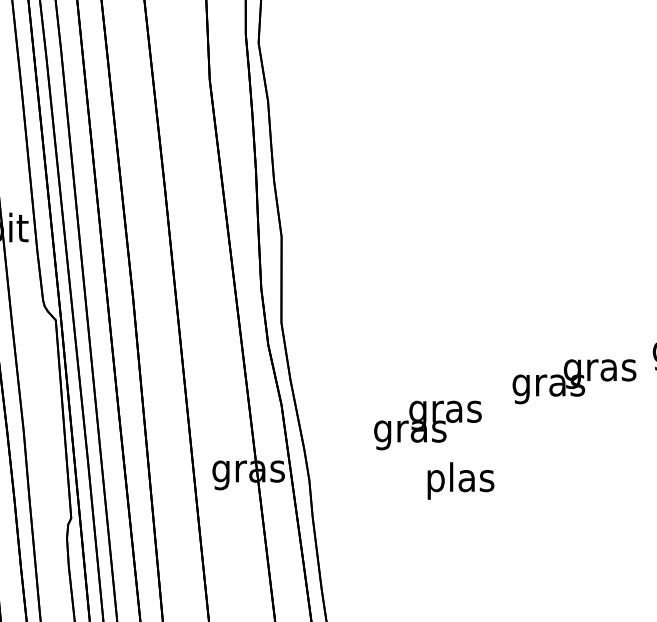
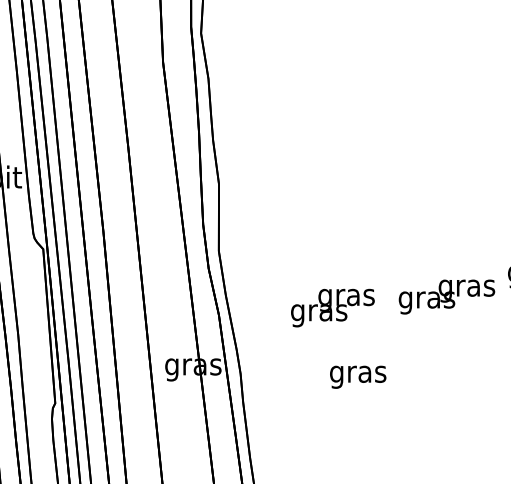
text: (427, 424) -> (332, 307), moved
text: (460, 479) -> (358, 373), plas -> gras

